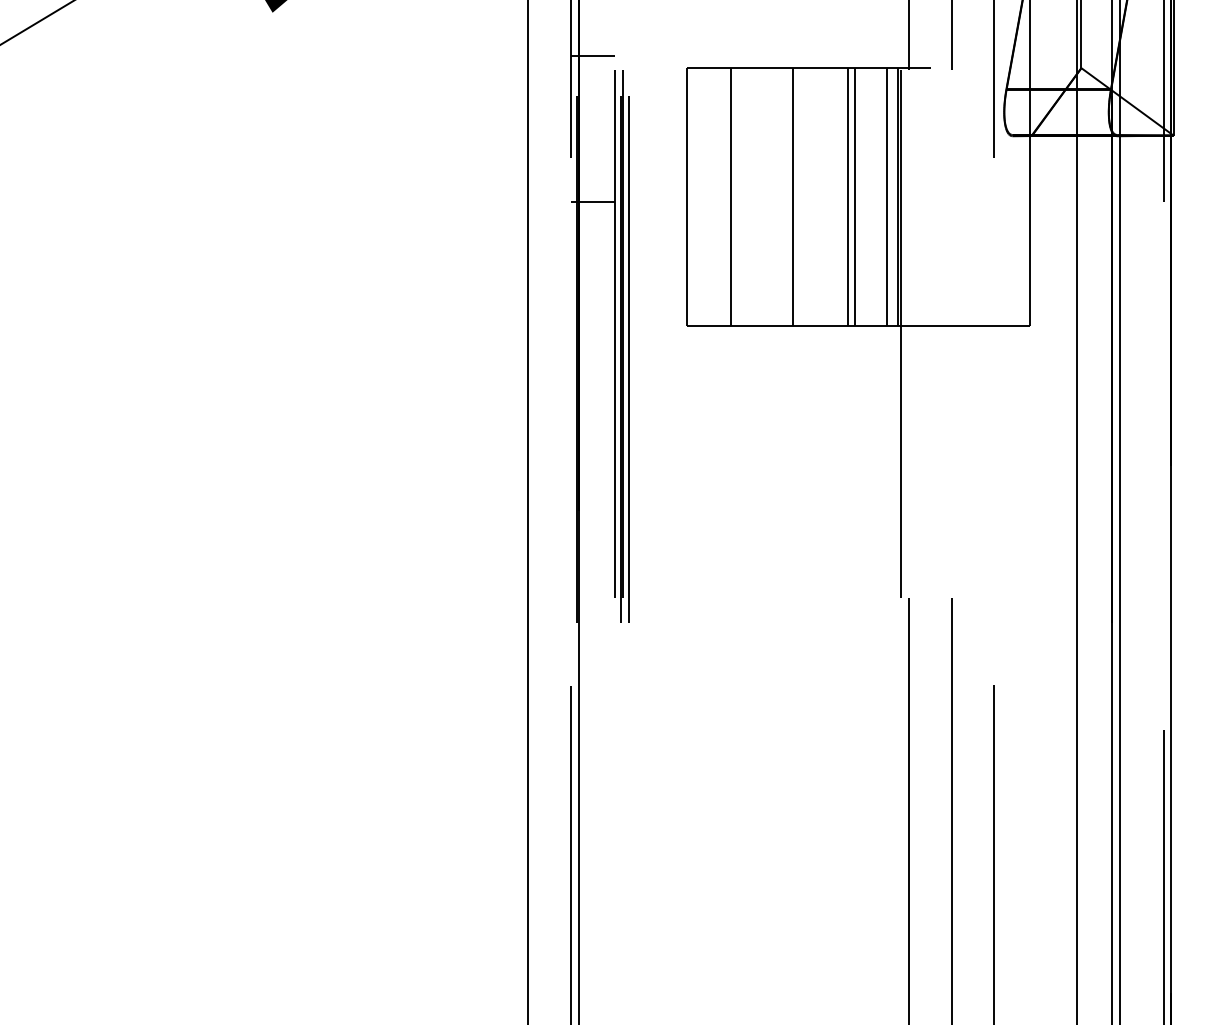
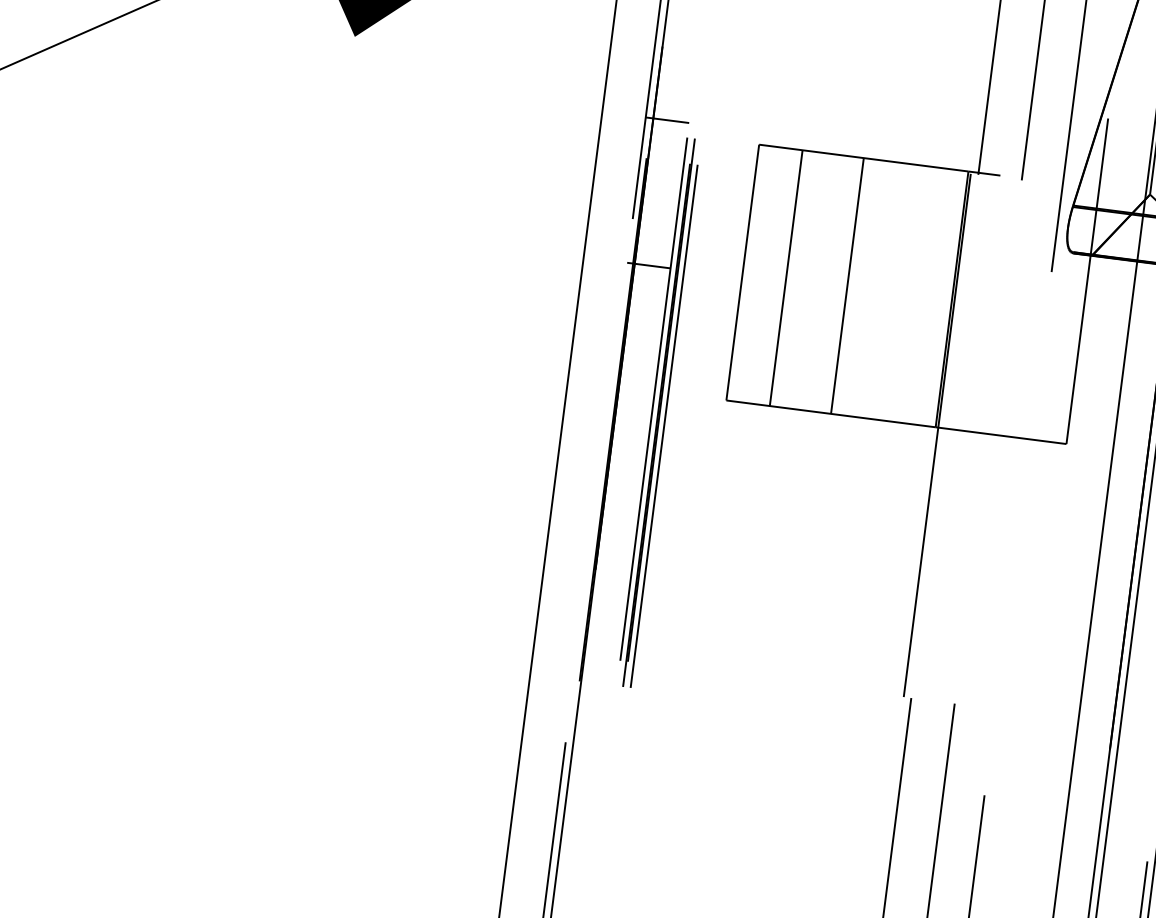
line: (848, 197) -> (902, 293), removed
line: (854, 197) -> (908, 294), removed
line: (887, 197) -> (941, 298), removed

